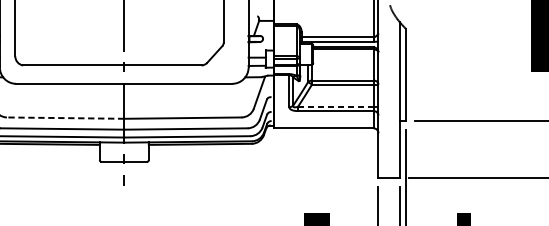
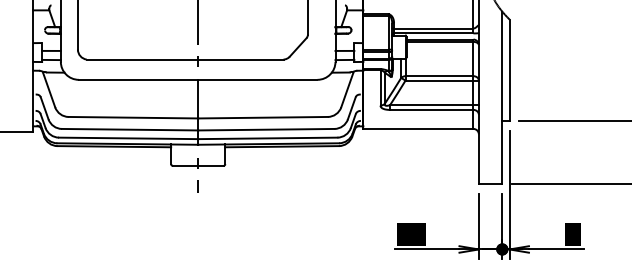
line: (335, 107) -> (431, 105), dashed -> solid
line: (65, 117) -> (133, 117), dashed -> solid

